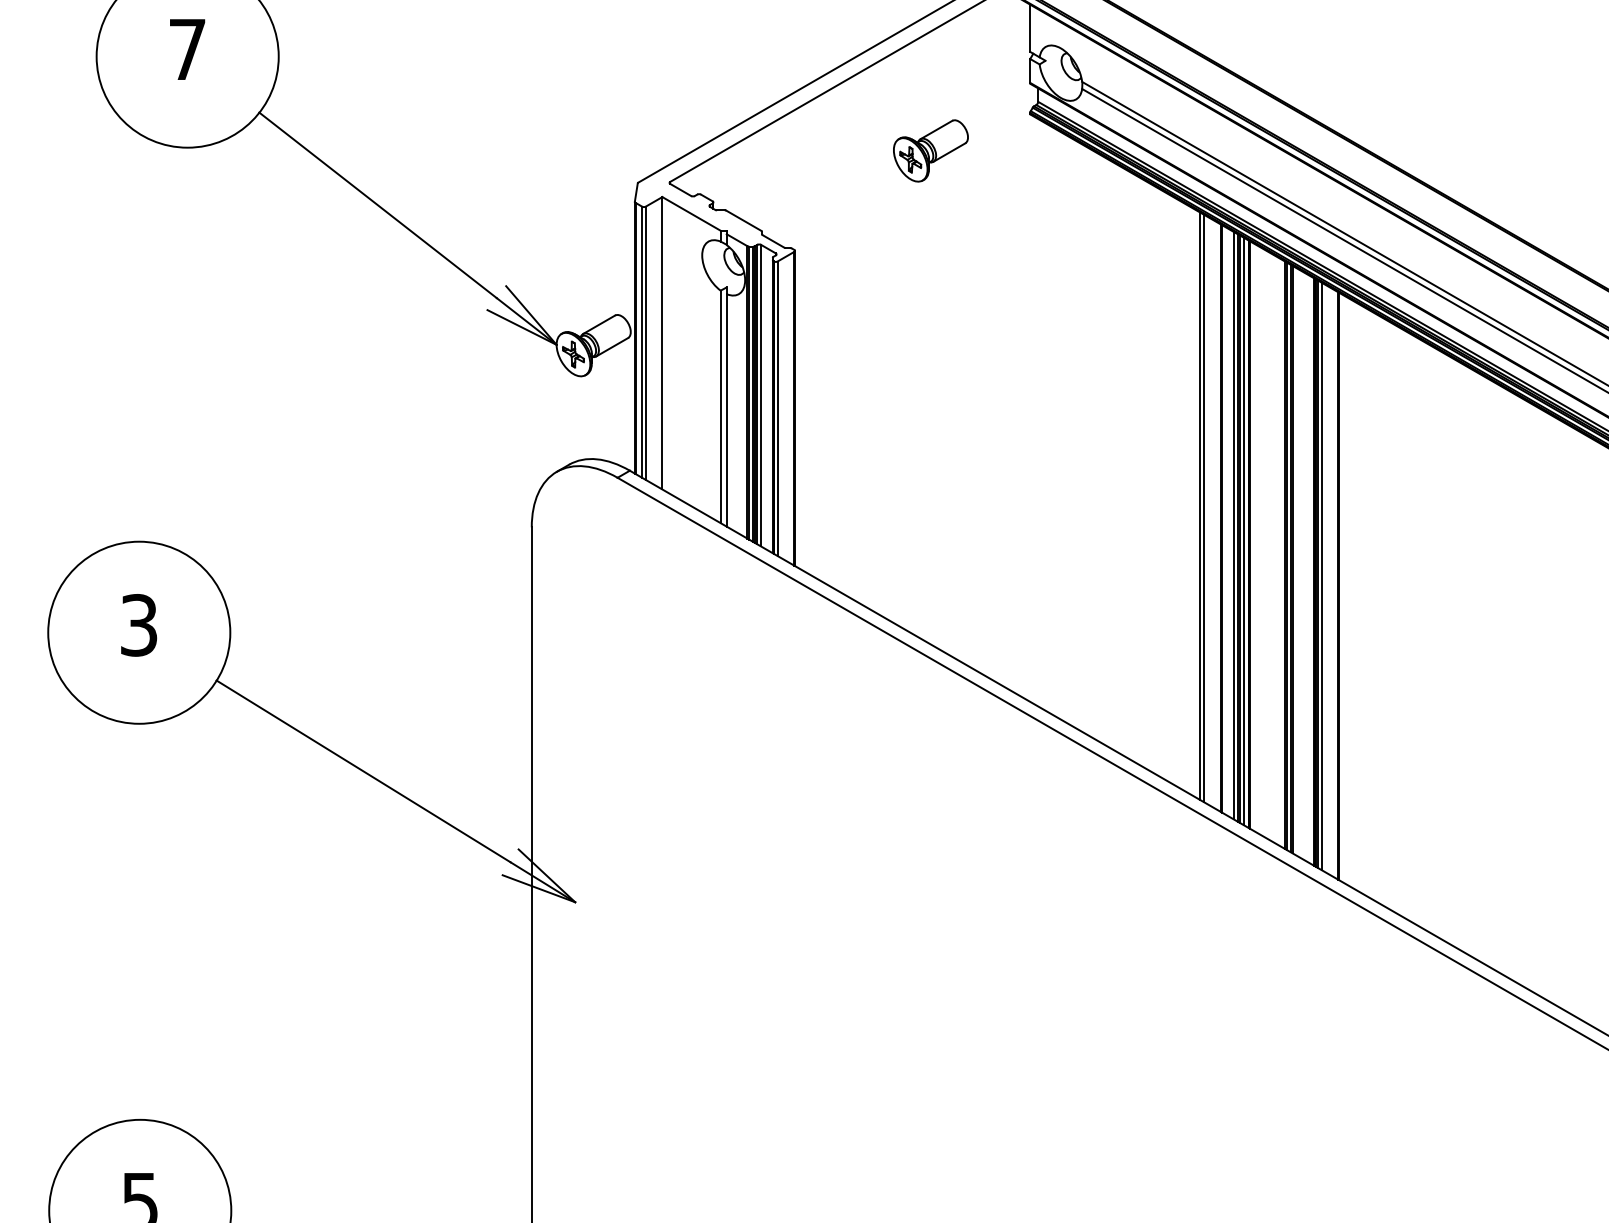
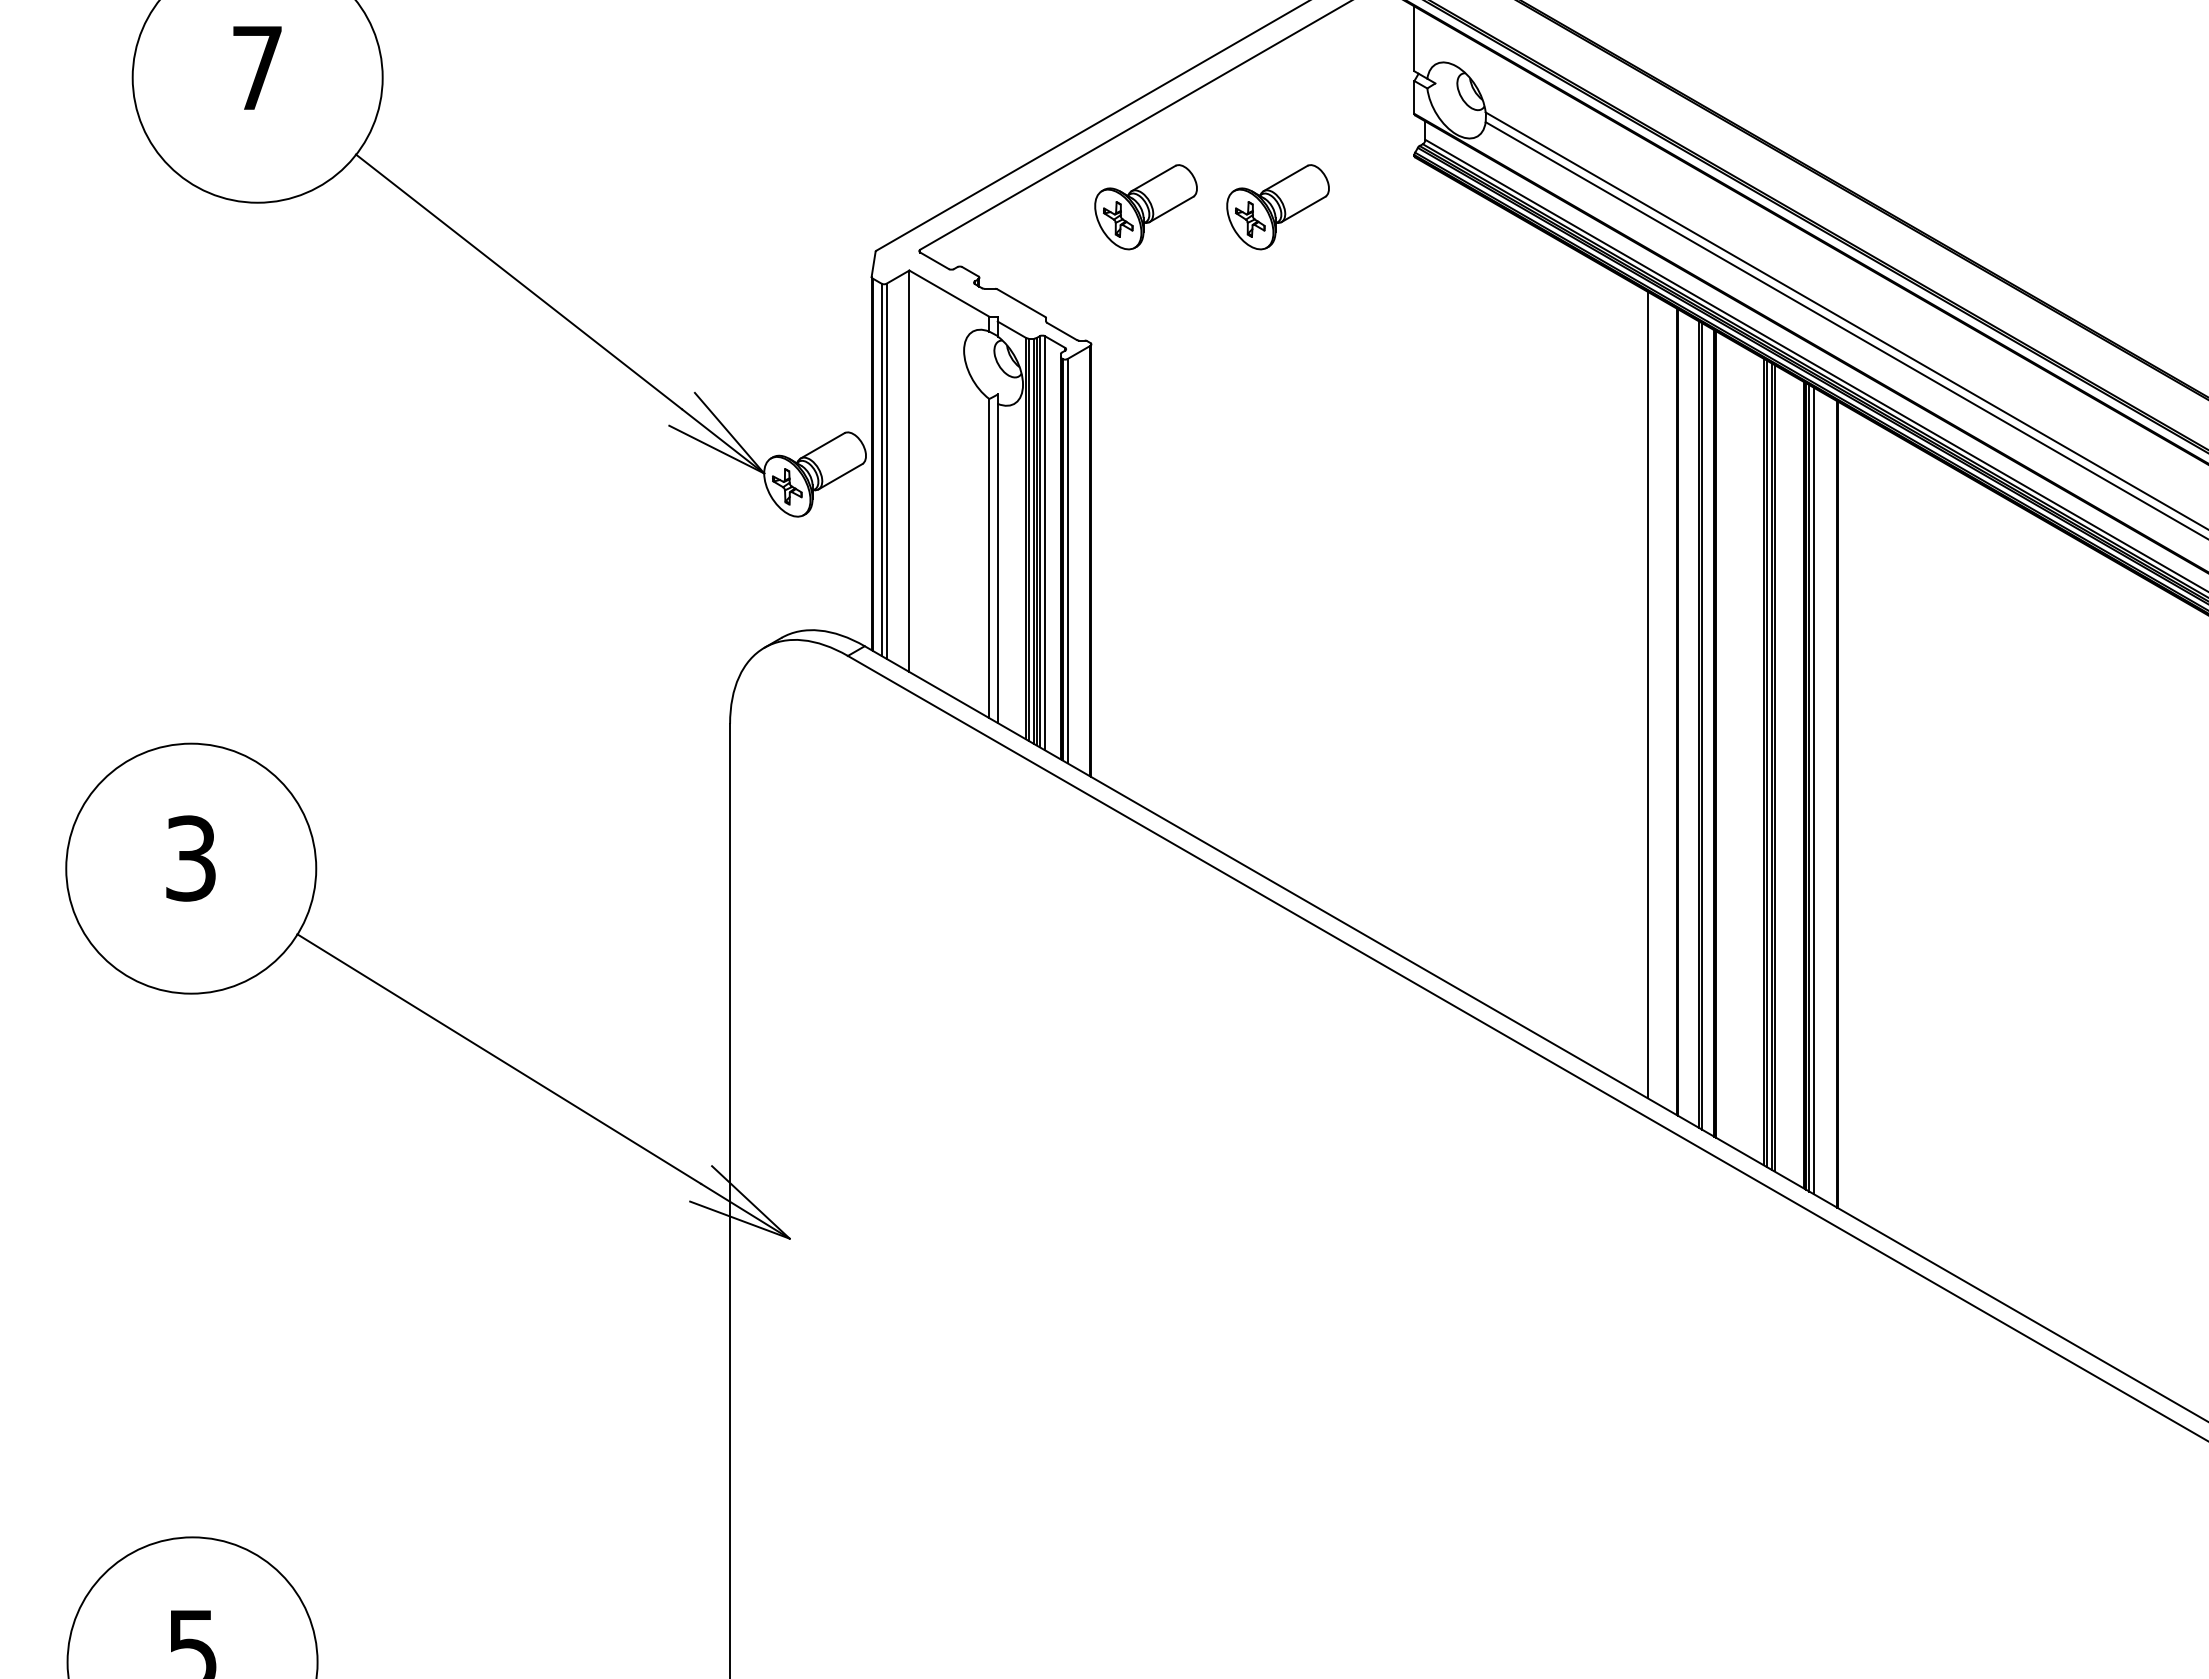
part: (834, 151) -> (1145, 207), added
line: (1203, 508) -> (1652, 697), removed
line: (1233, 525) -> (1693, 721), removed
line: (1243, 531) -> (1707, 729), removed

